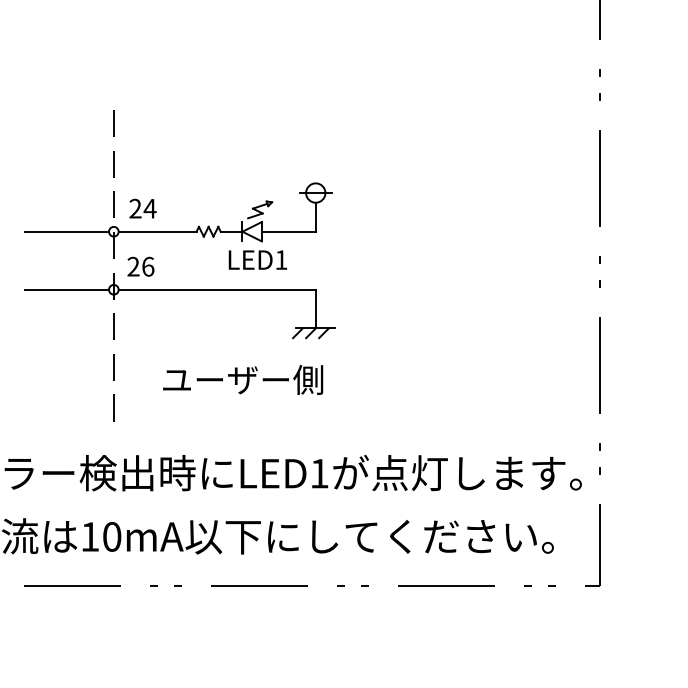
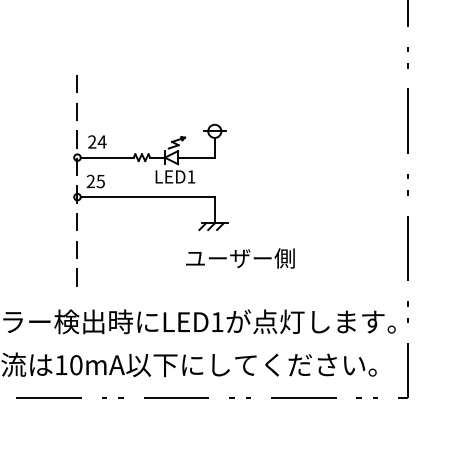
line: (66, 231) -> (45, 157), removed
text: (147, 266) -> (100, 181), 26 -> 25
line: (66, 290) -> (45, 197), removed
text: (243, 380) -> (240, 258), moved

